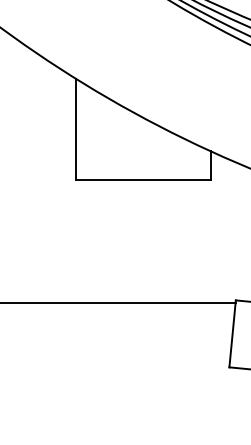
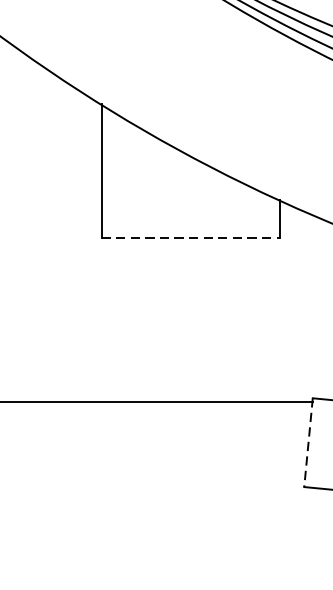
line: (144, 179) -> (191, 237), solid -> dashed
line: (232, 333) -> (308, 442), solid -> dashed

